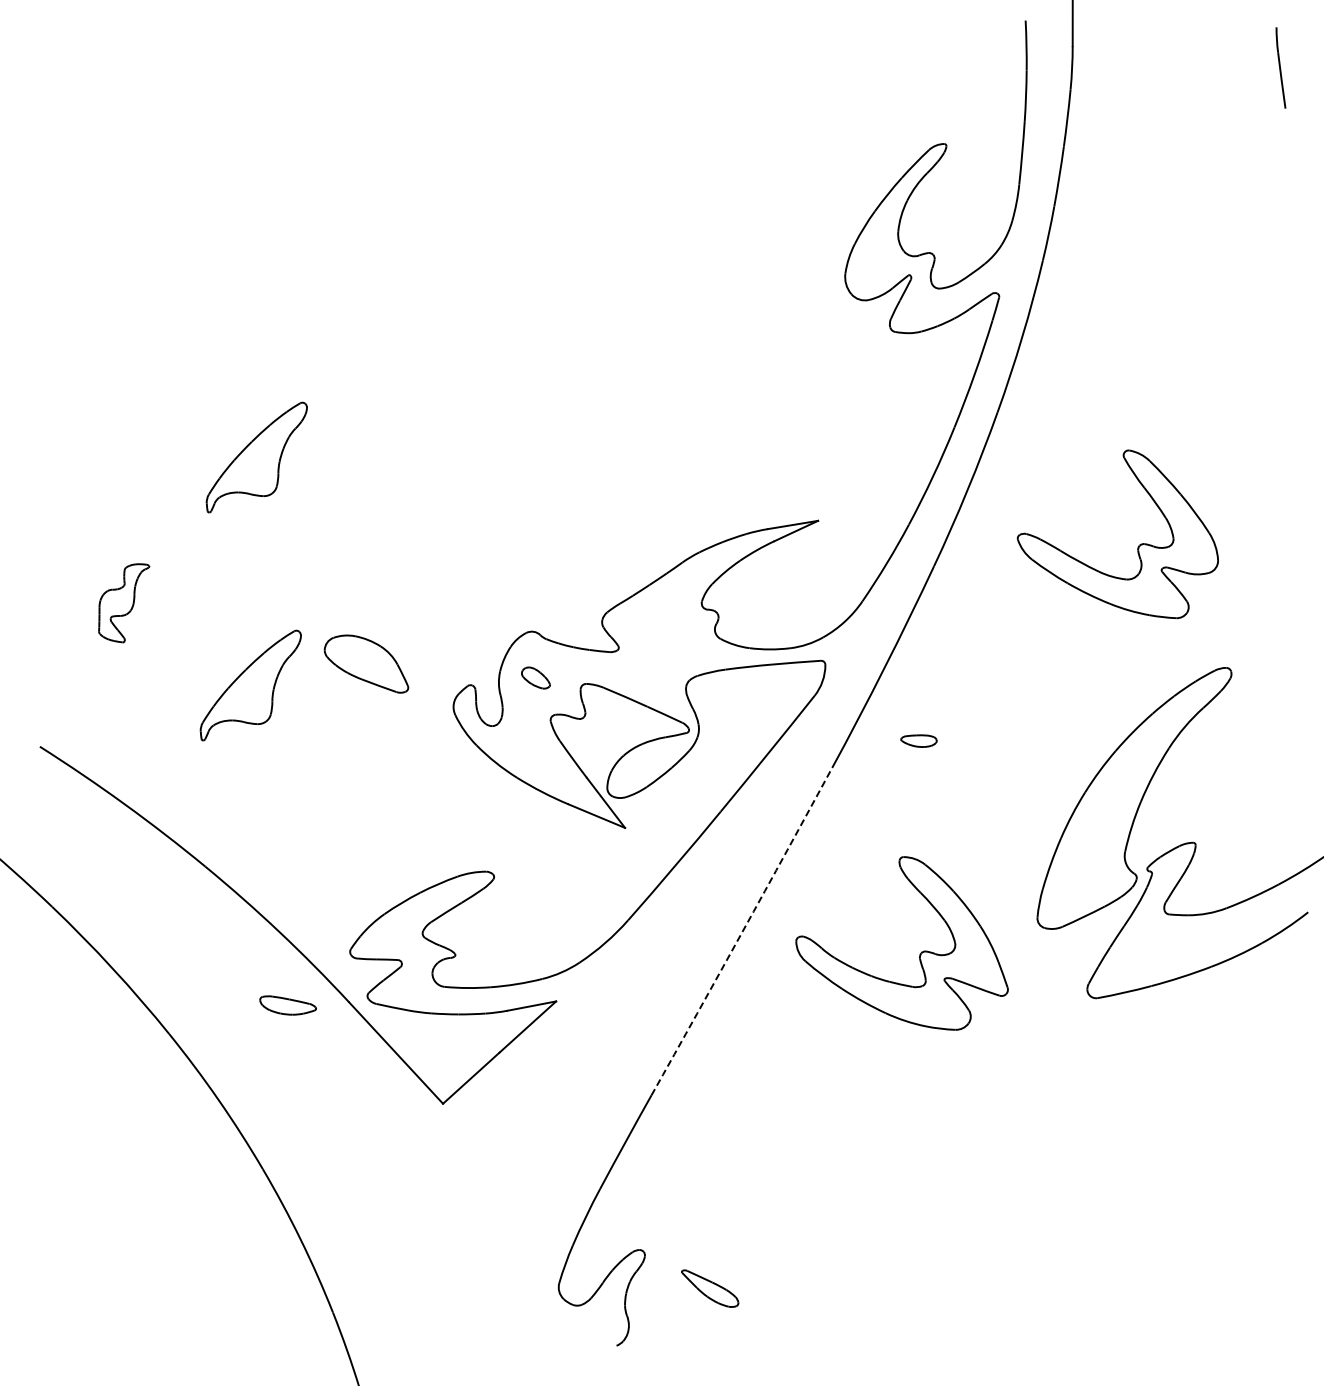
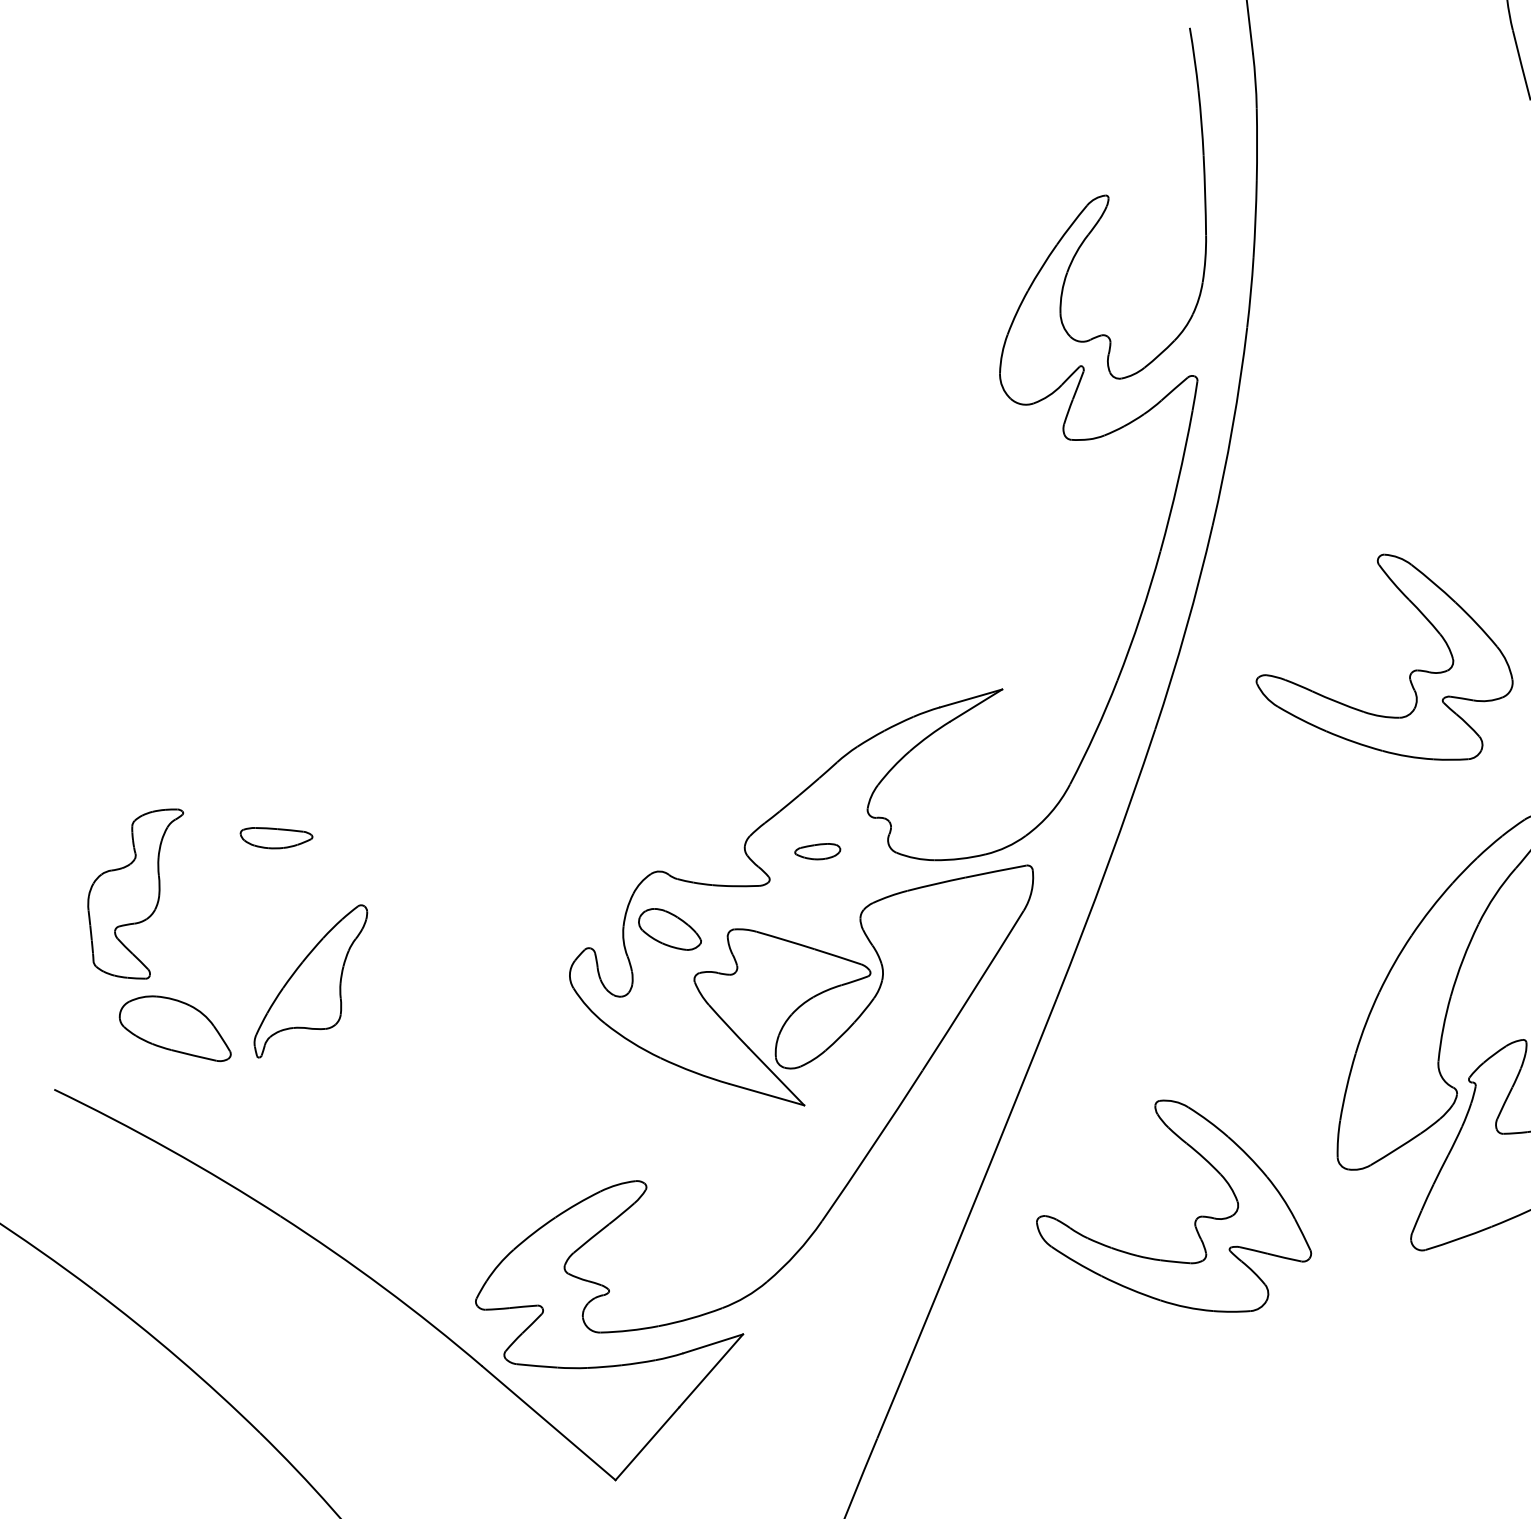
part: (256, 457) -> (284, 692), removed
part: (123, 603) -> (138, 896), size x1.67
part: (366, 663) -> (174, 1029), moved
part: (535, 677) -> (669, 928), size x1.67
part: (918, 740) -> (817, 851), moved
arc: (742, 931) -> (967, 1218), dashed -> solid
part: (287, 1005) -> (275, 837), moved

